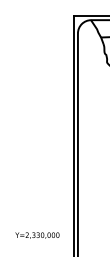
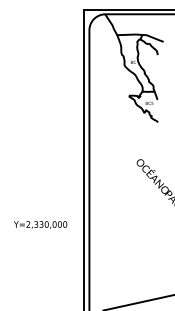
text: (37, 235) -> (40, 224), moved

